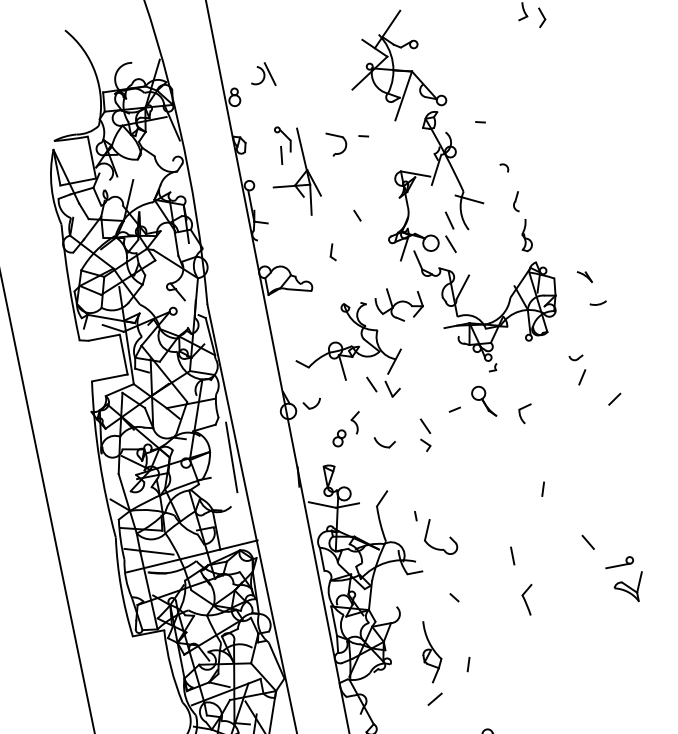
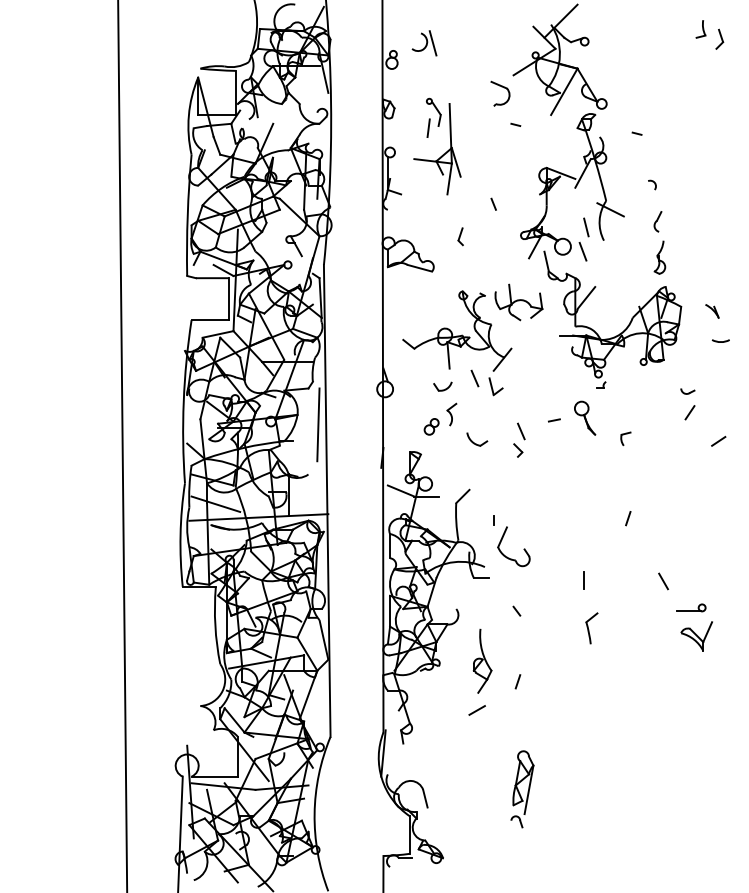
part: (337, 137) -> (501, 87), moved
part: (312, 404) -> (442, 386), moved
part: (525, 413) -> (625, 438), size x0.71

